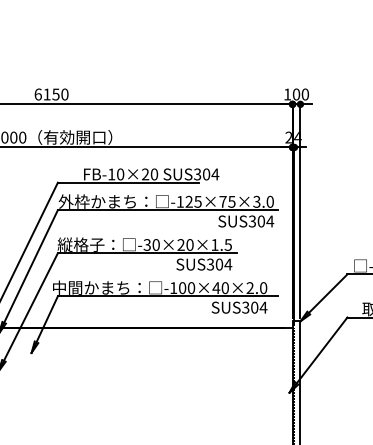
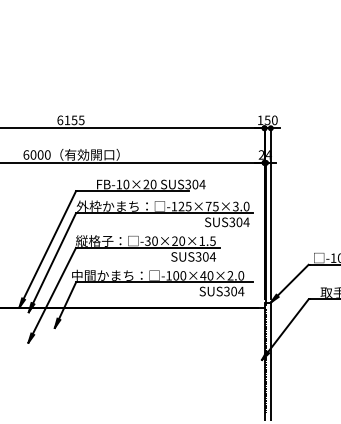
text: (64, 94) -> (81, 120), 6150 -> 6155
text: (296, 94) -> (267, 120), 100 -> 150

